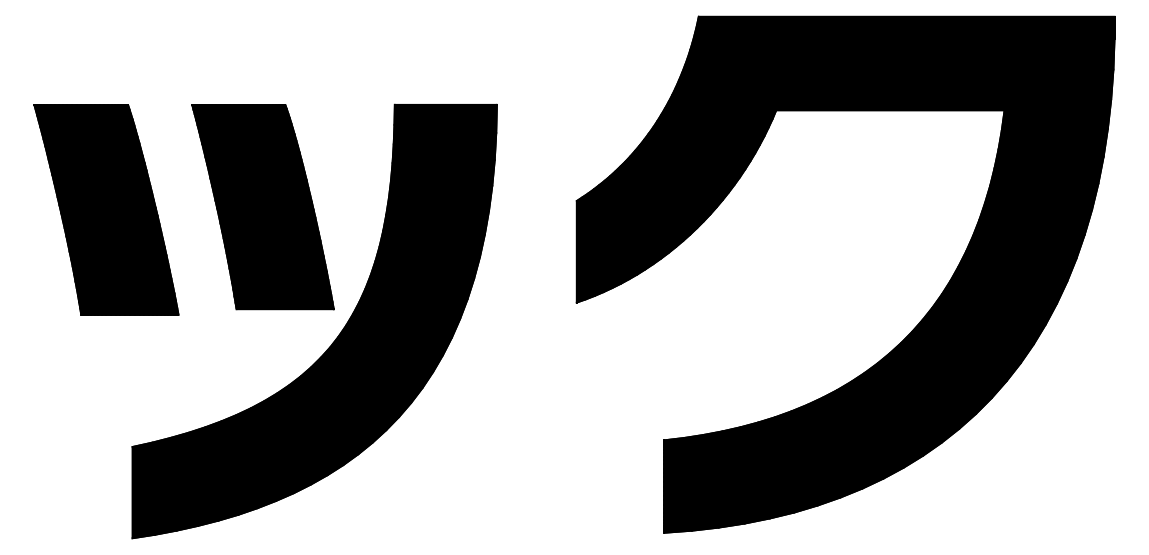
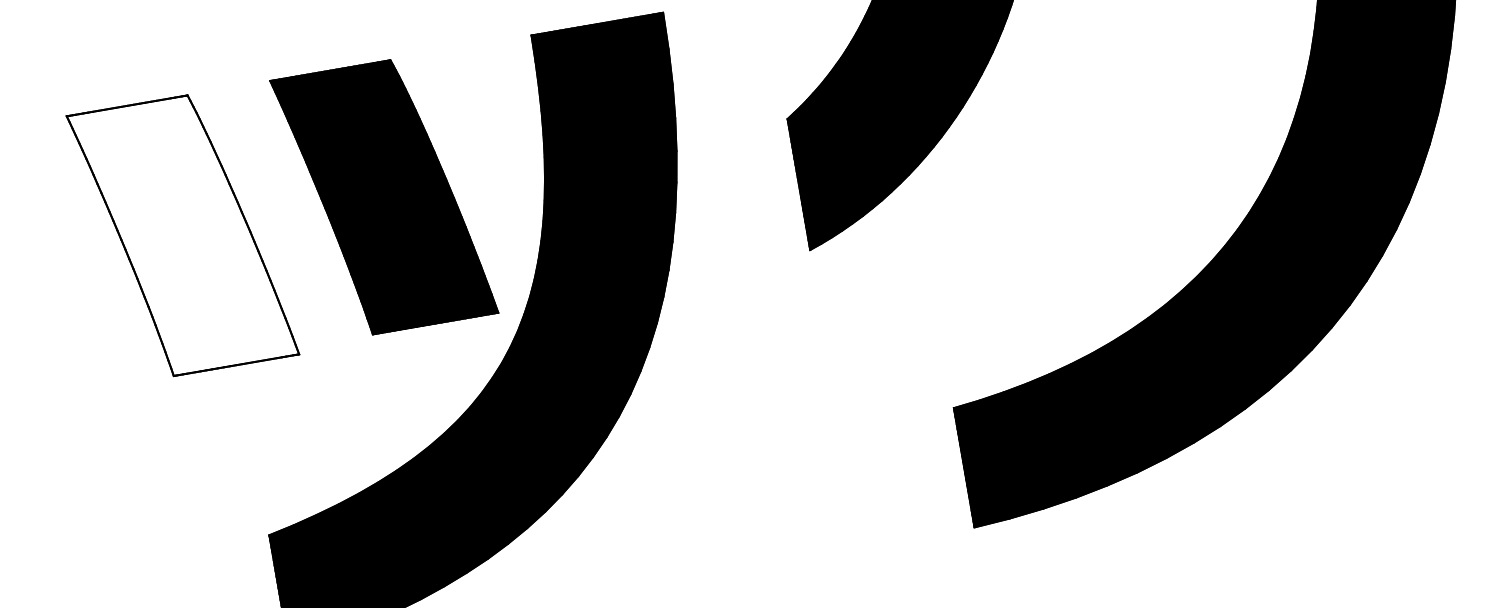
fill: (106, 209) -> (182, 234), removed

